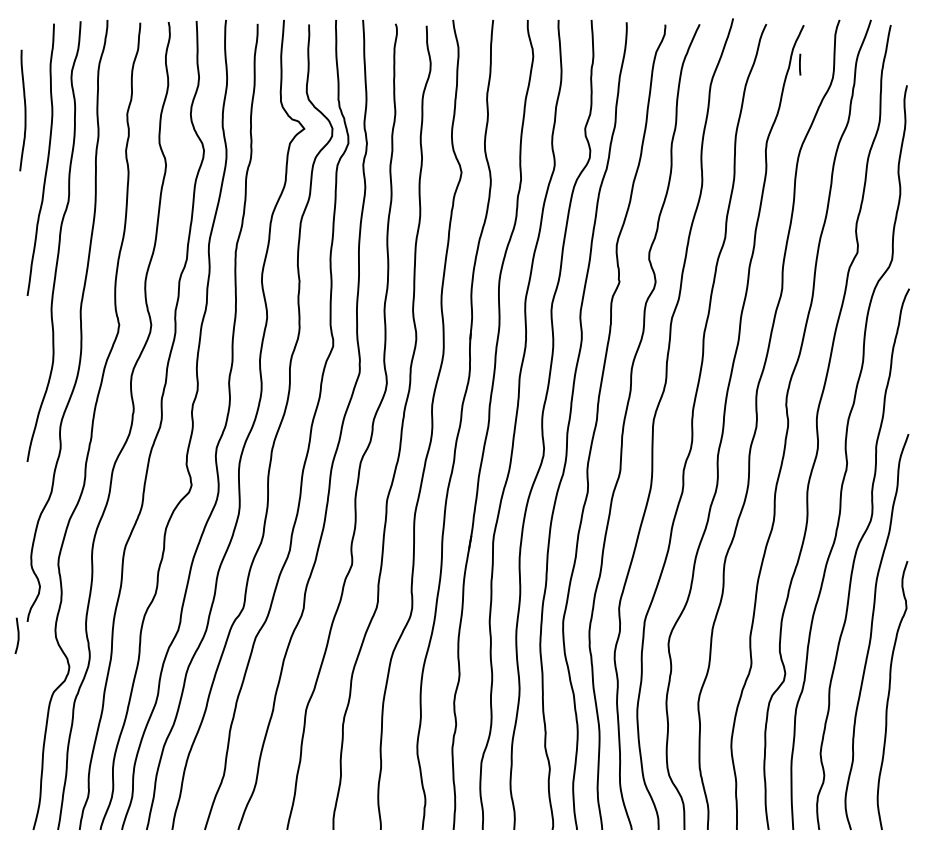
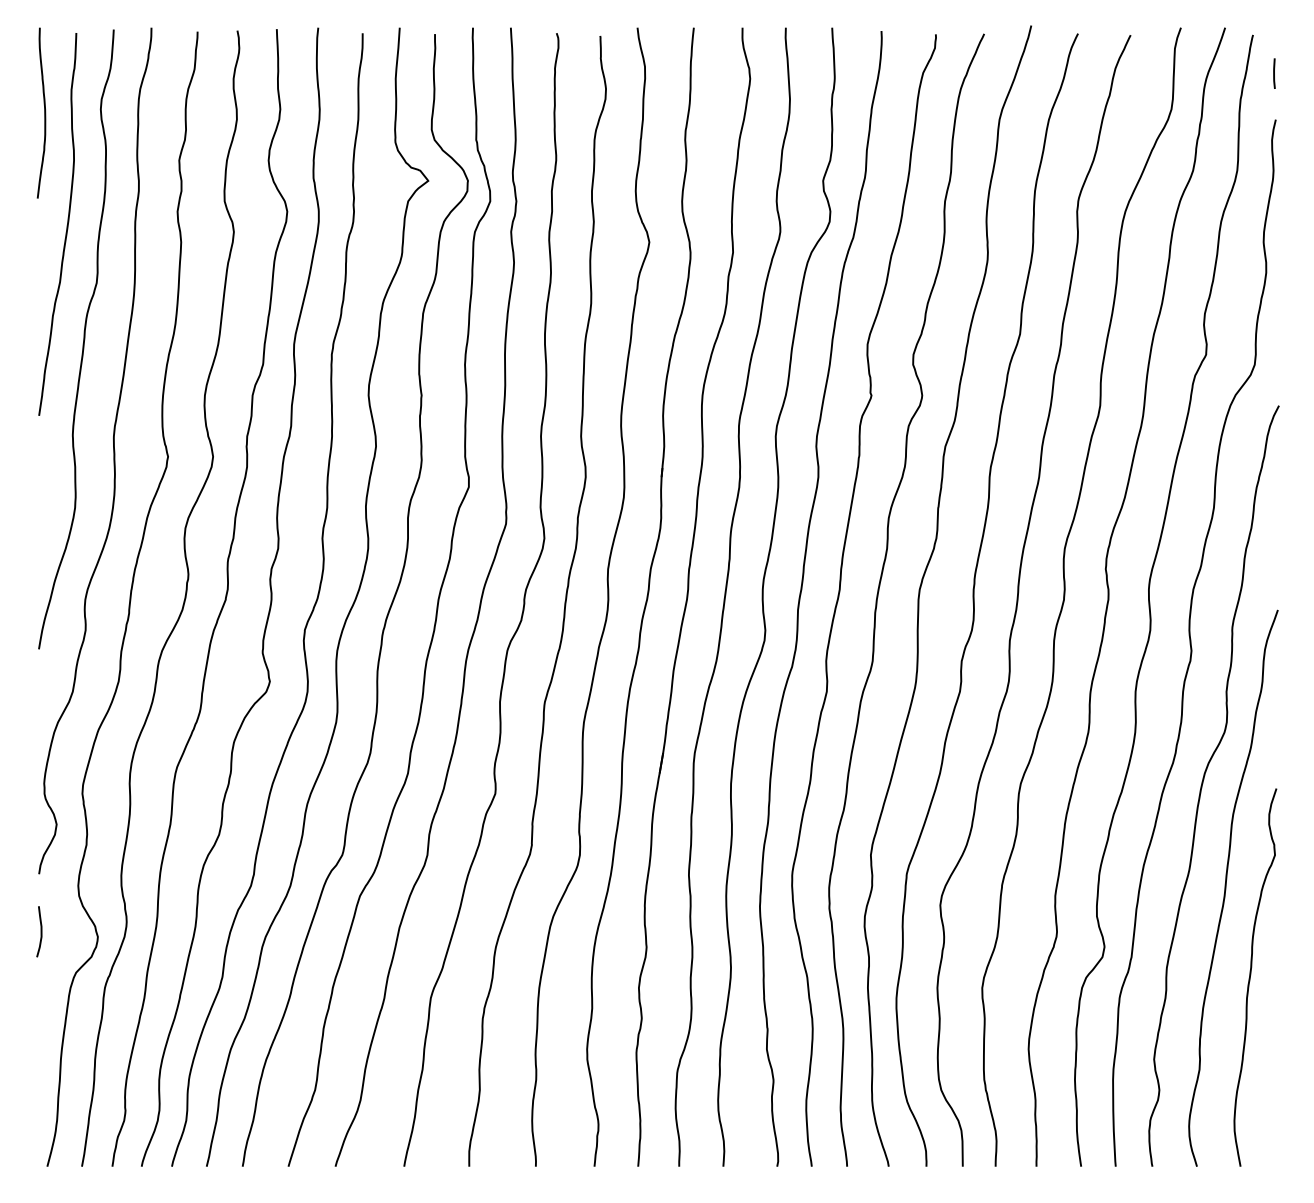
line: (800, 64) -> (1274, 73), moved
curve: (24, 110) -> (44, 112), moved
curve: (17, 635) -> (40, 931), moved

